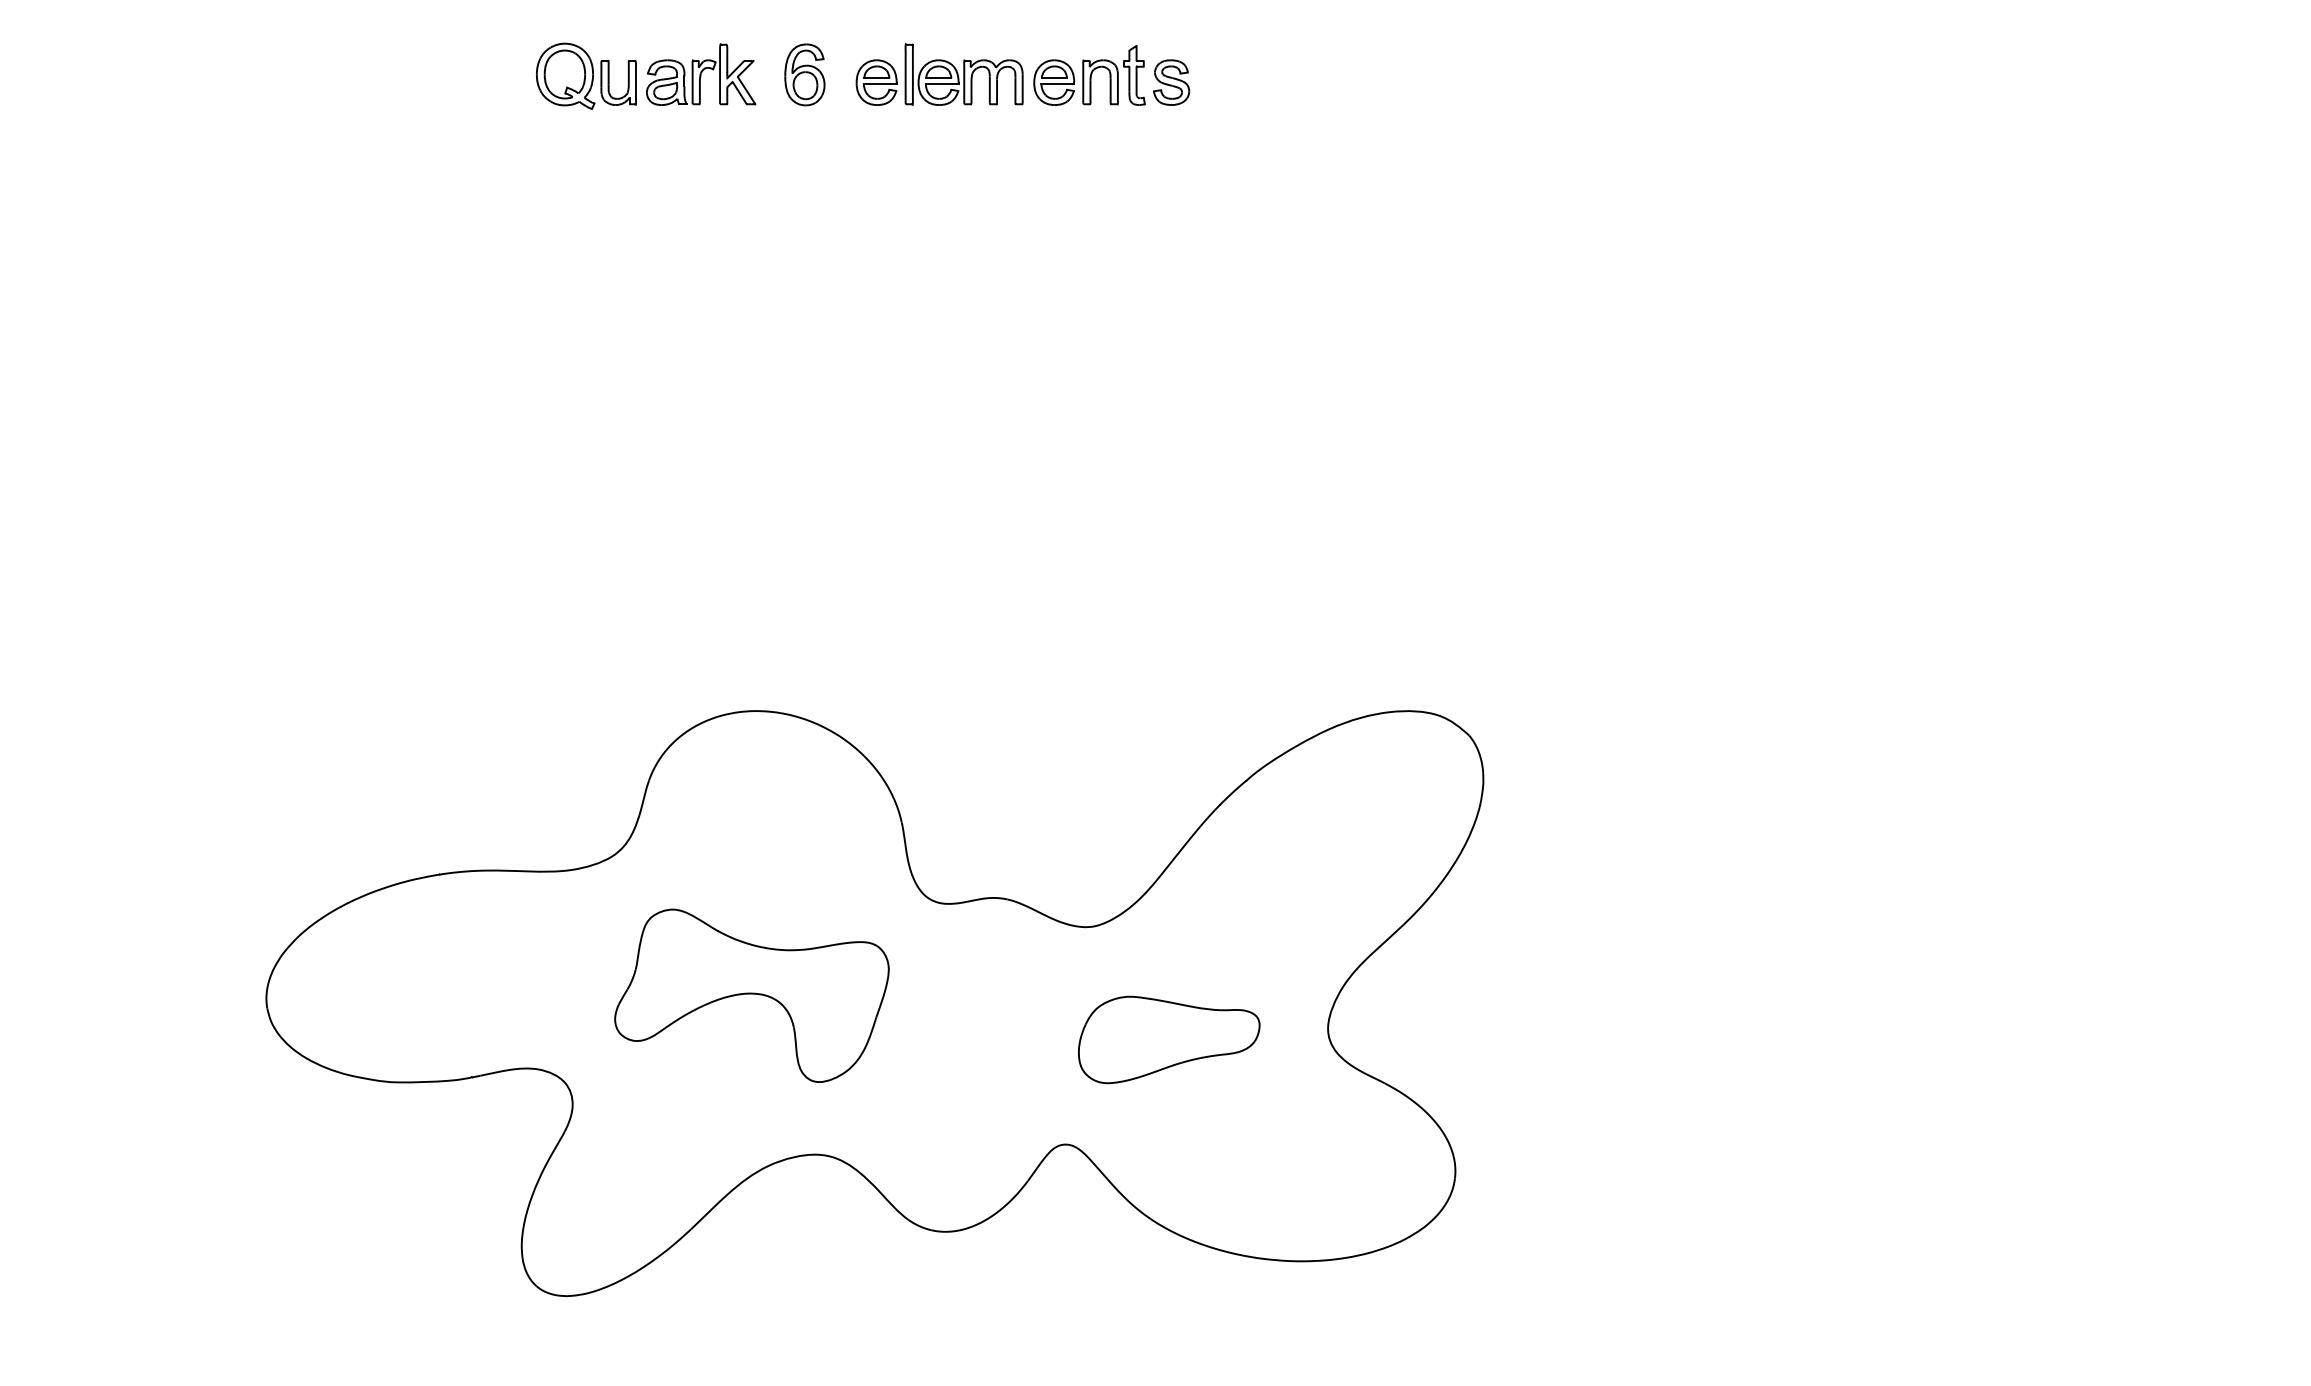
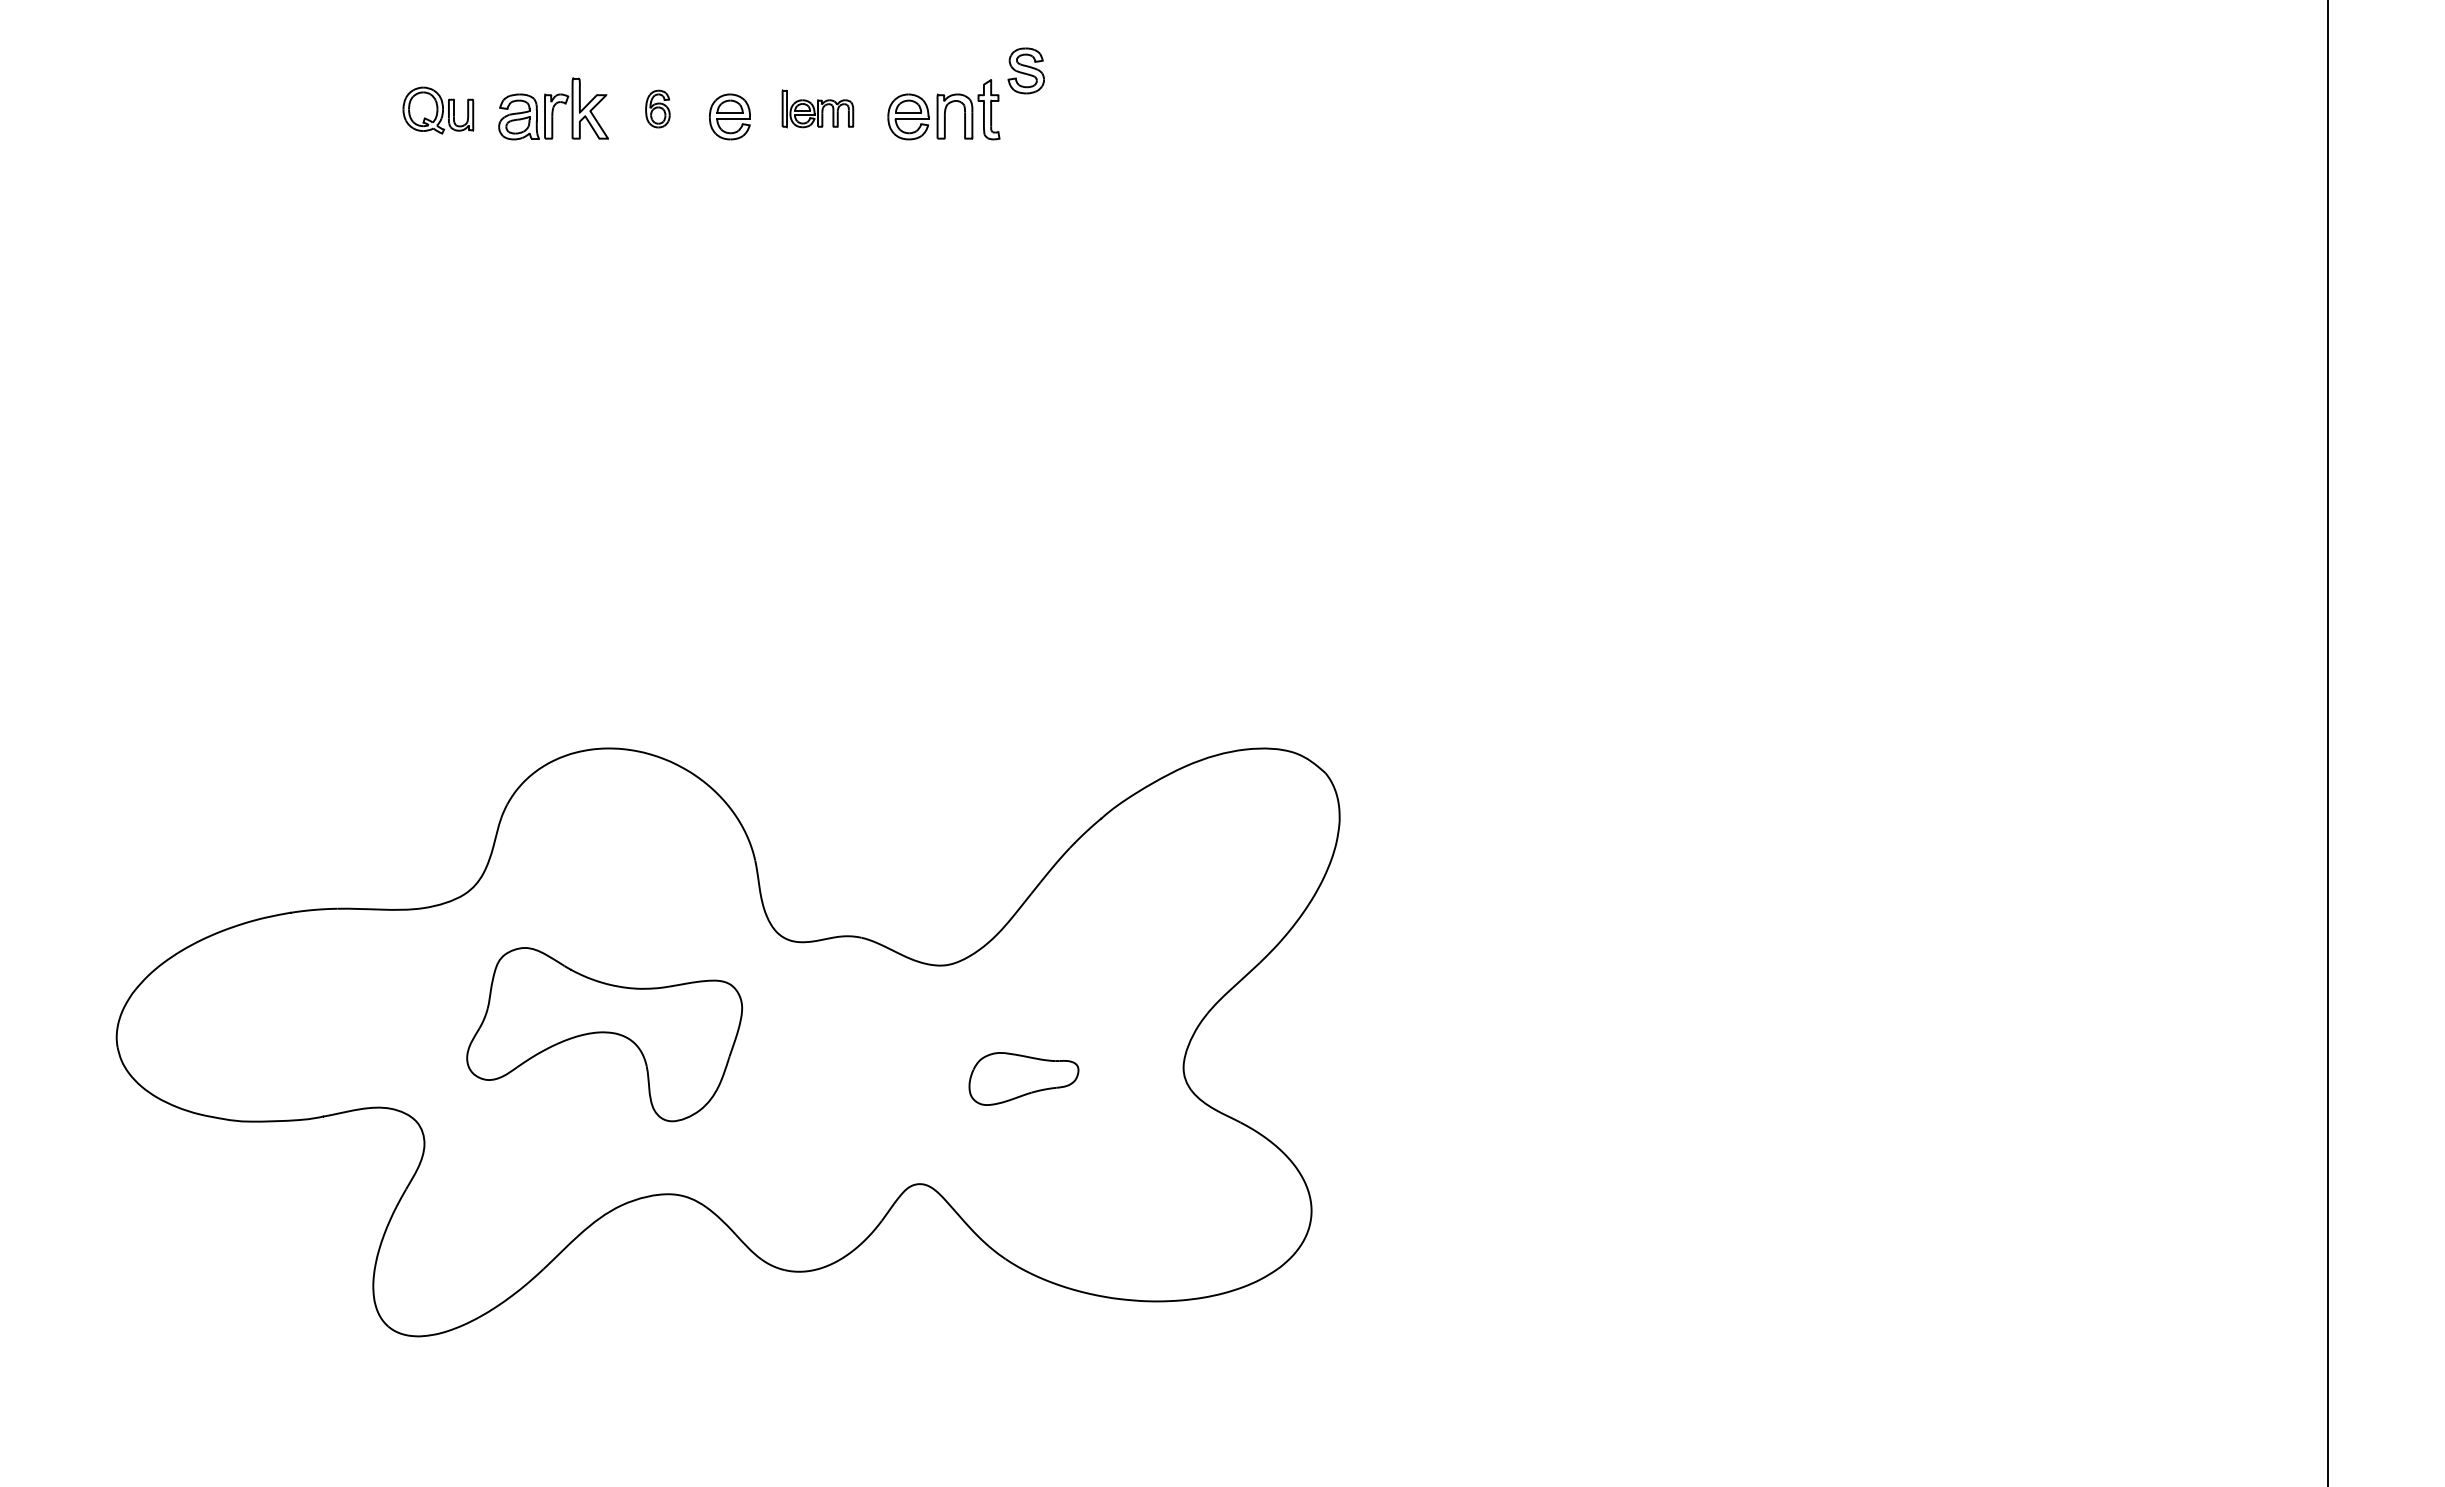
part: (804, 74) -> (657, 108), size x0.6
part: (963, 74) -> (817, 108), size x0.6
part: (586, 76) -> (438, 110), size x0.7
part: (1170, 82) -> (1025, 70), moved
part: (1168, 1039) -> (1023, 1078), size x0.6

